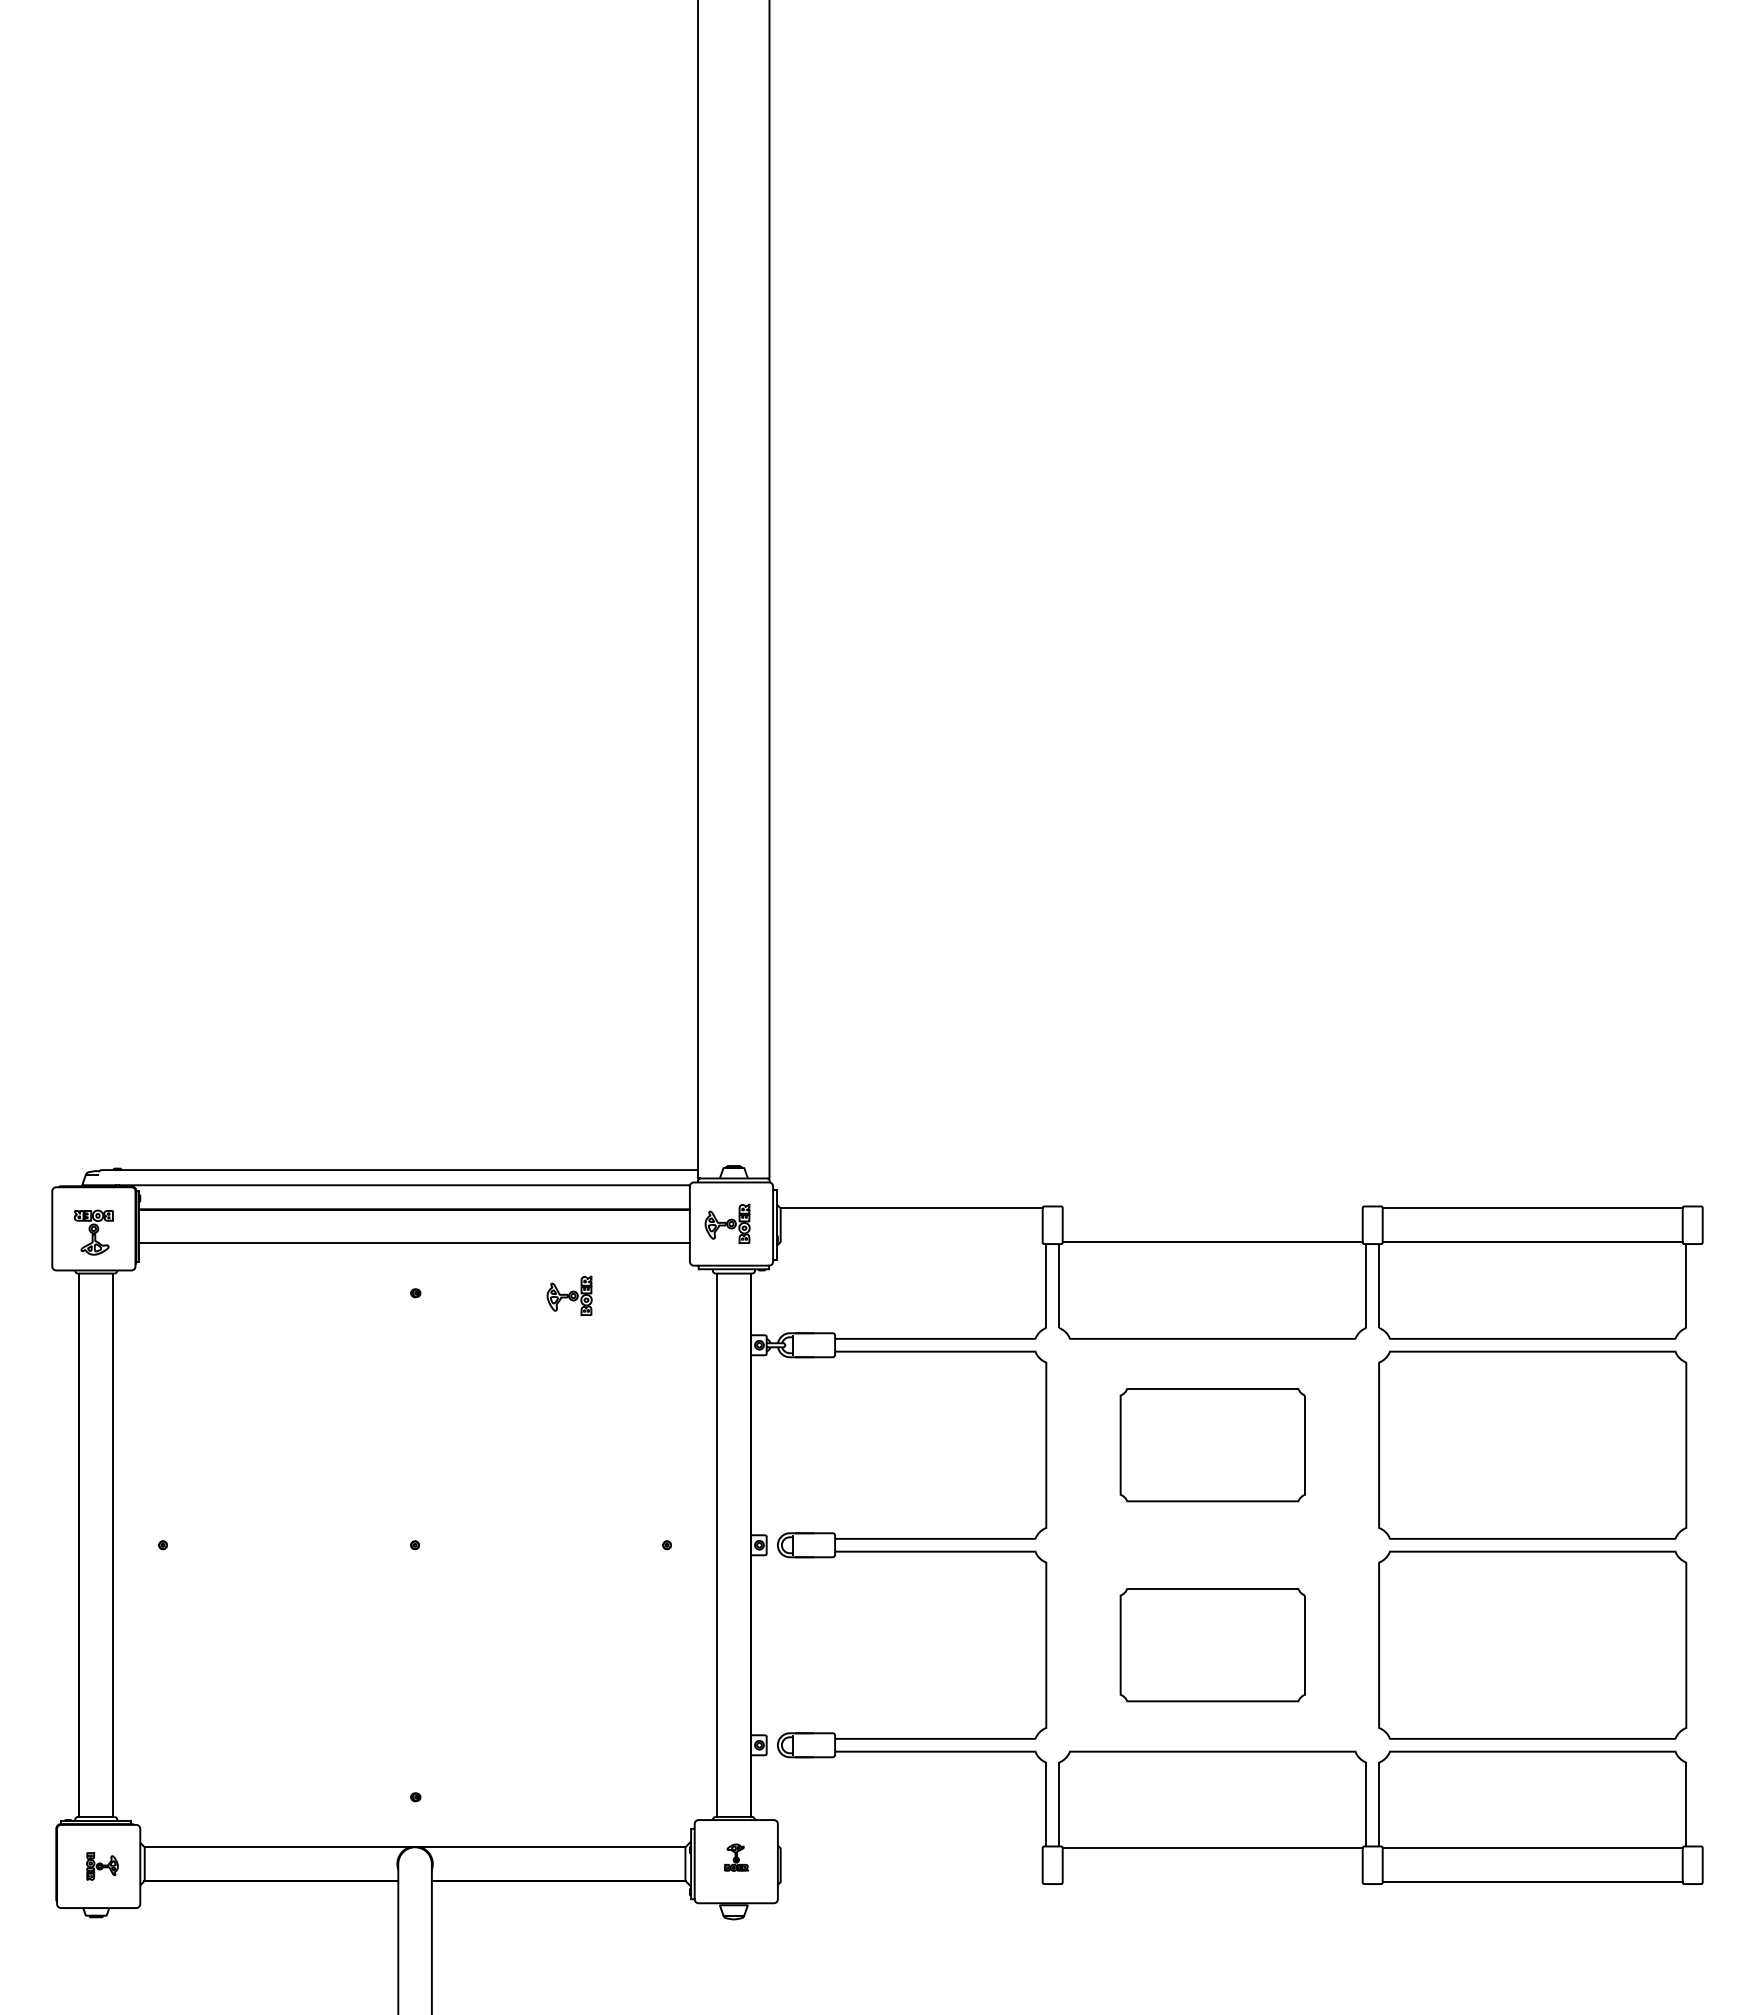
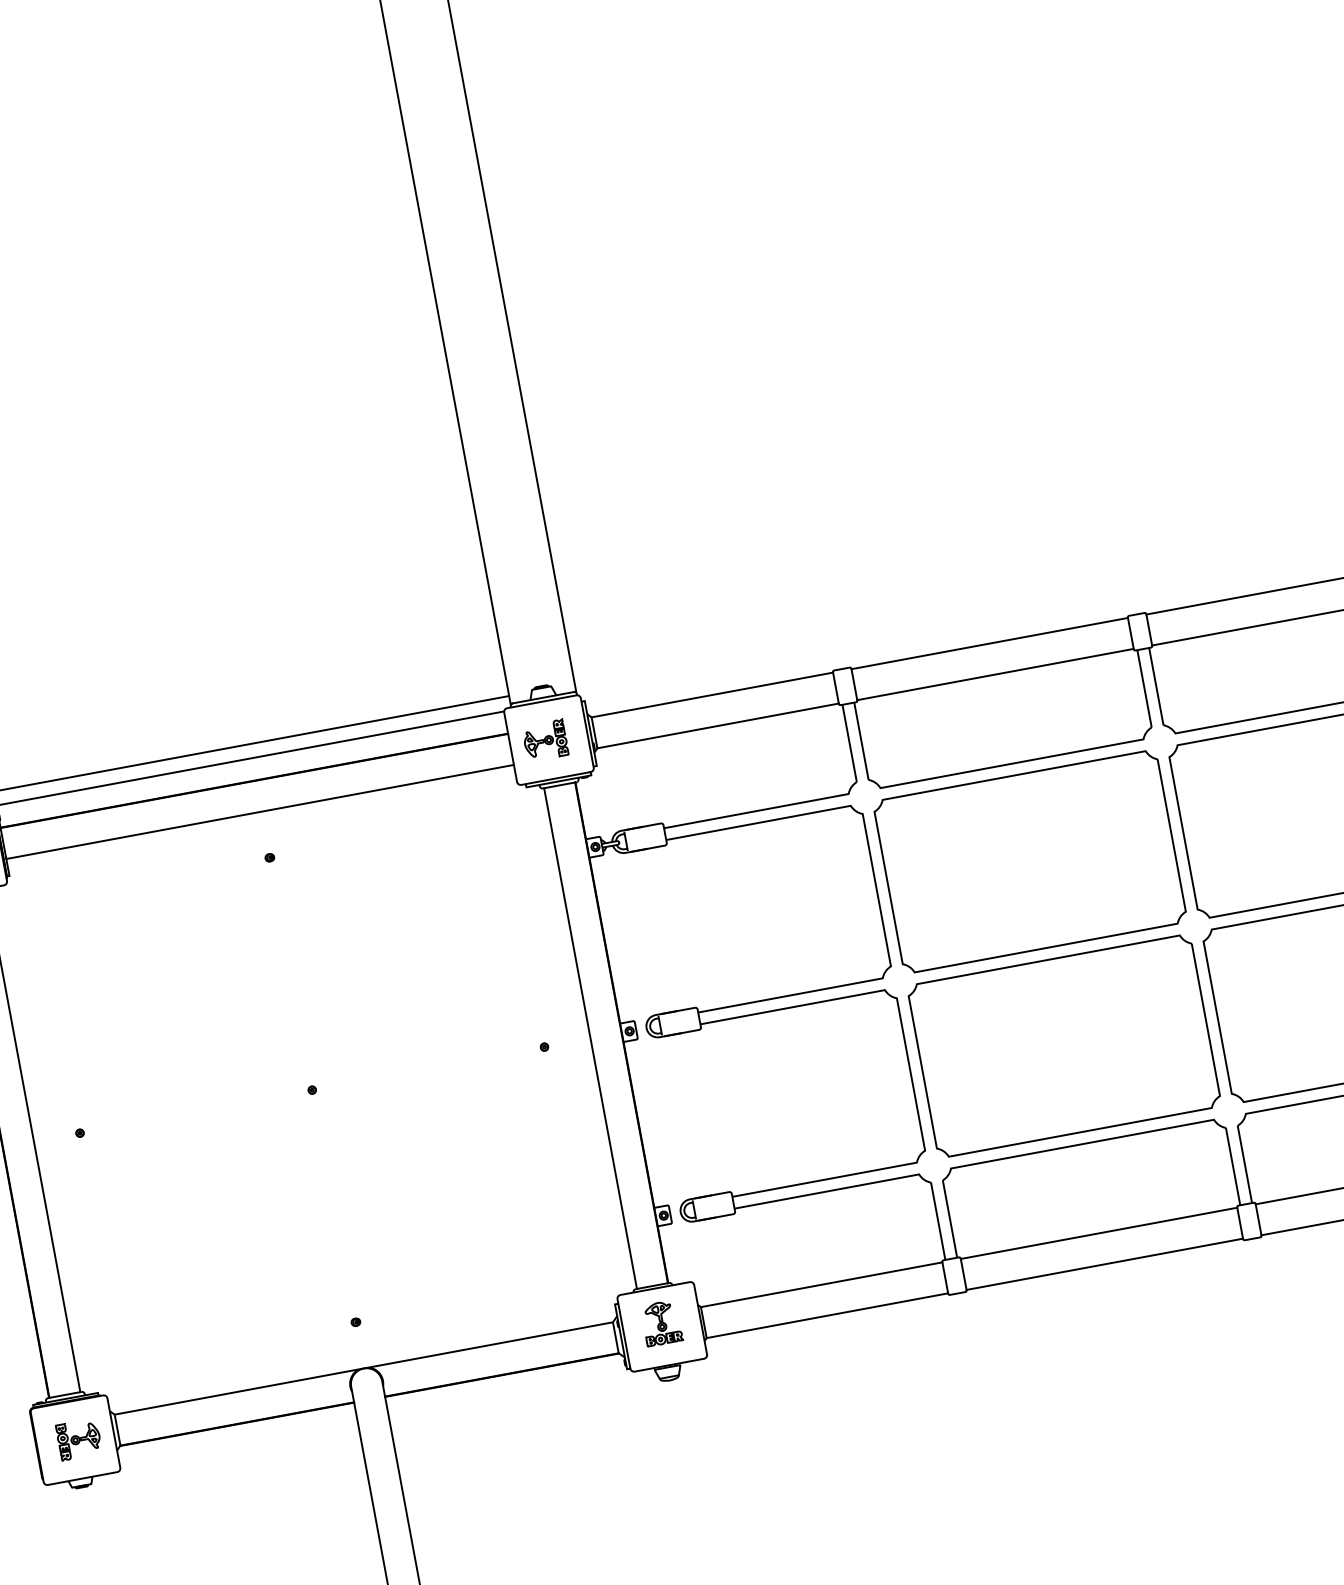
line: (1212, 1208) -> (989, 643), added
line: (911, 1242) -> (718, 726), added
part: (569, 1295) -> (411, 833), removed
part: (1212, 1444) -> (1029, 861), size x1.67
part: (1212, 1644) -> (1064, 1045), size x1.67
line: (911, 1848) -> (821, 1284), added
part: (736, 1857) -> (661, 1322), size x1.67
part: (102, 1866) -> (79, 1439), size x1.43
line: (911, 1882) -> (827, 1316), added
line: (1212, 1882) -> (1104, 1264), added

